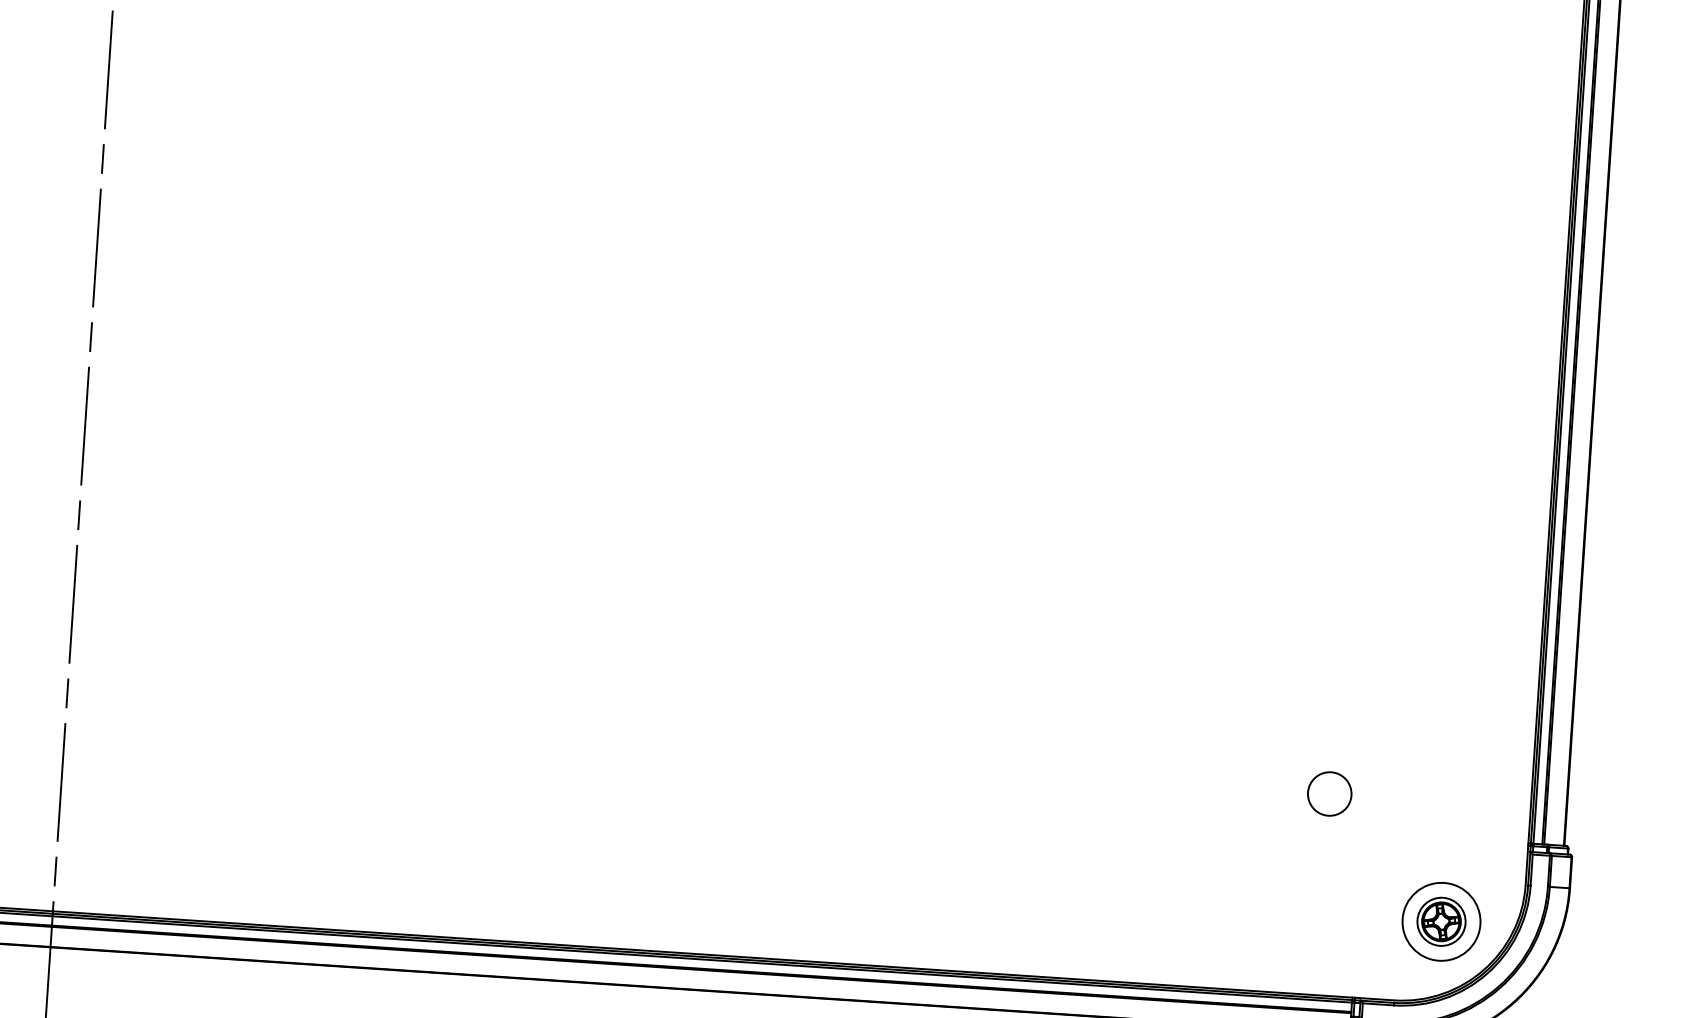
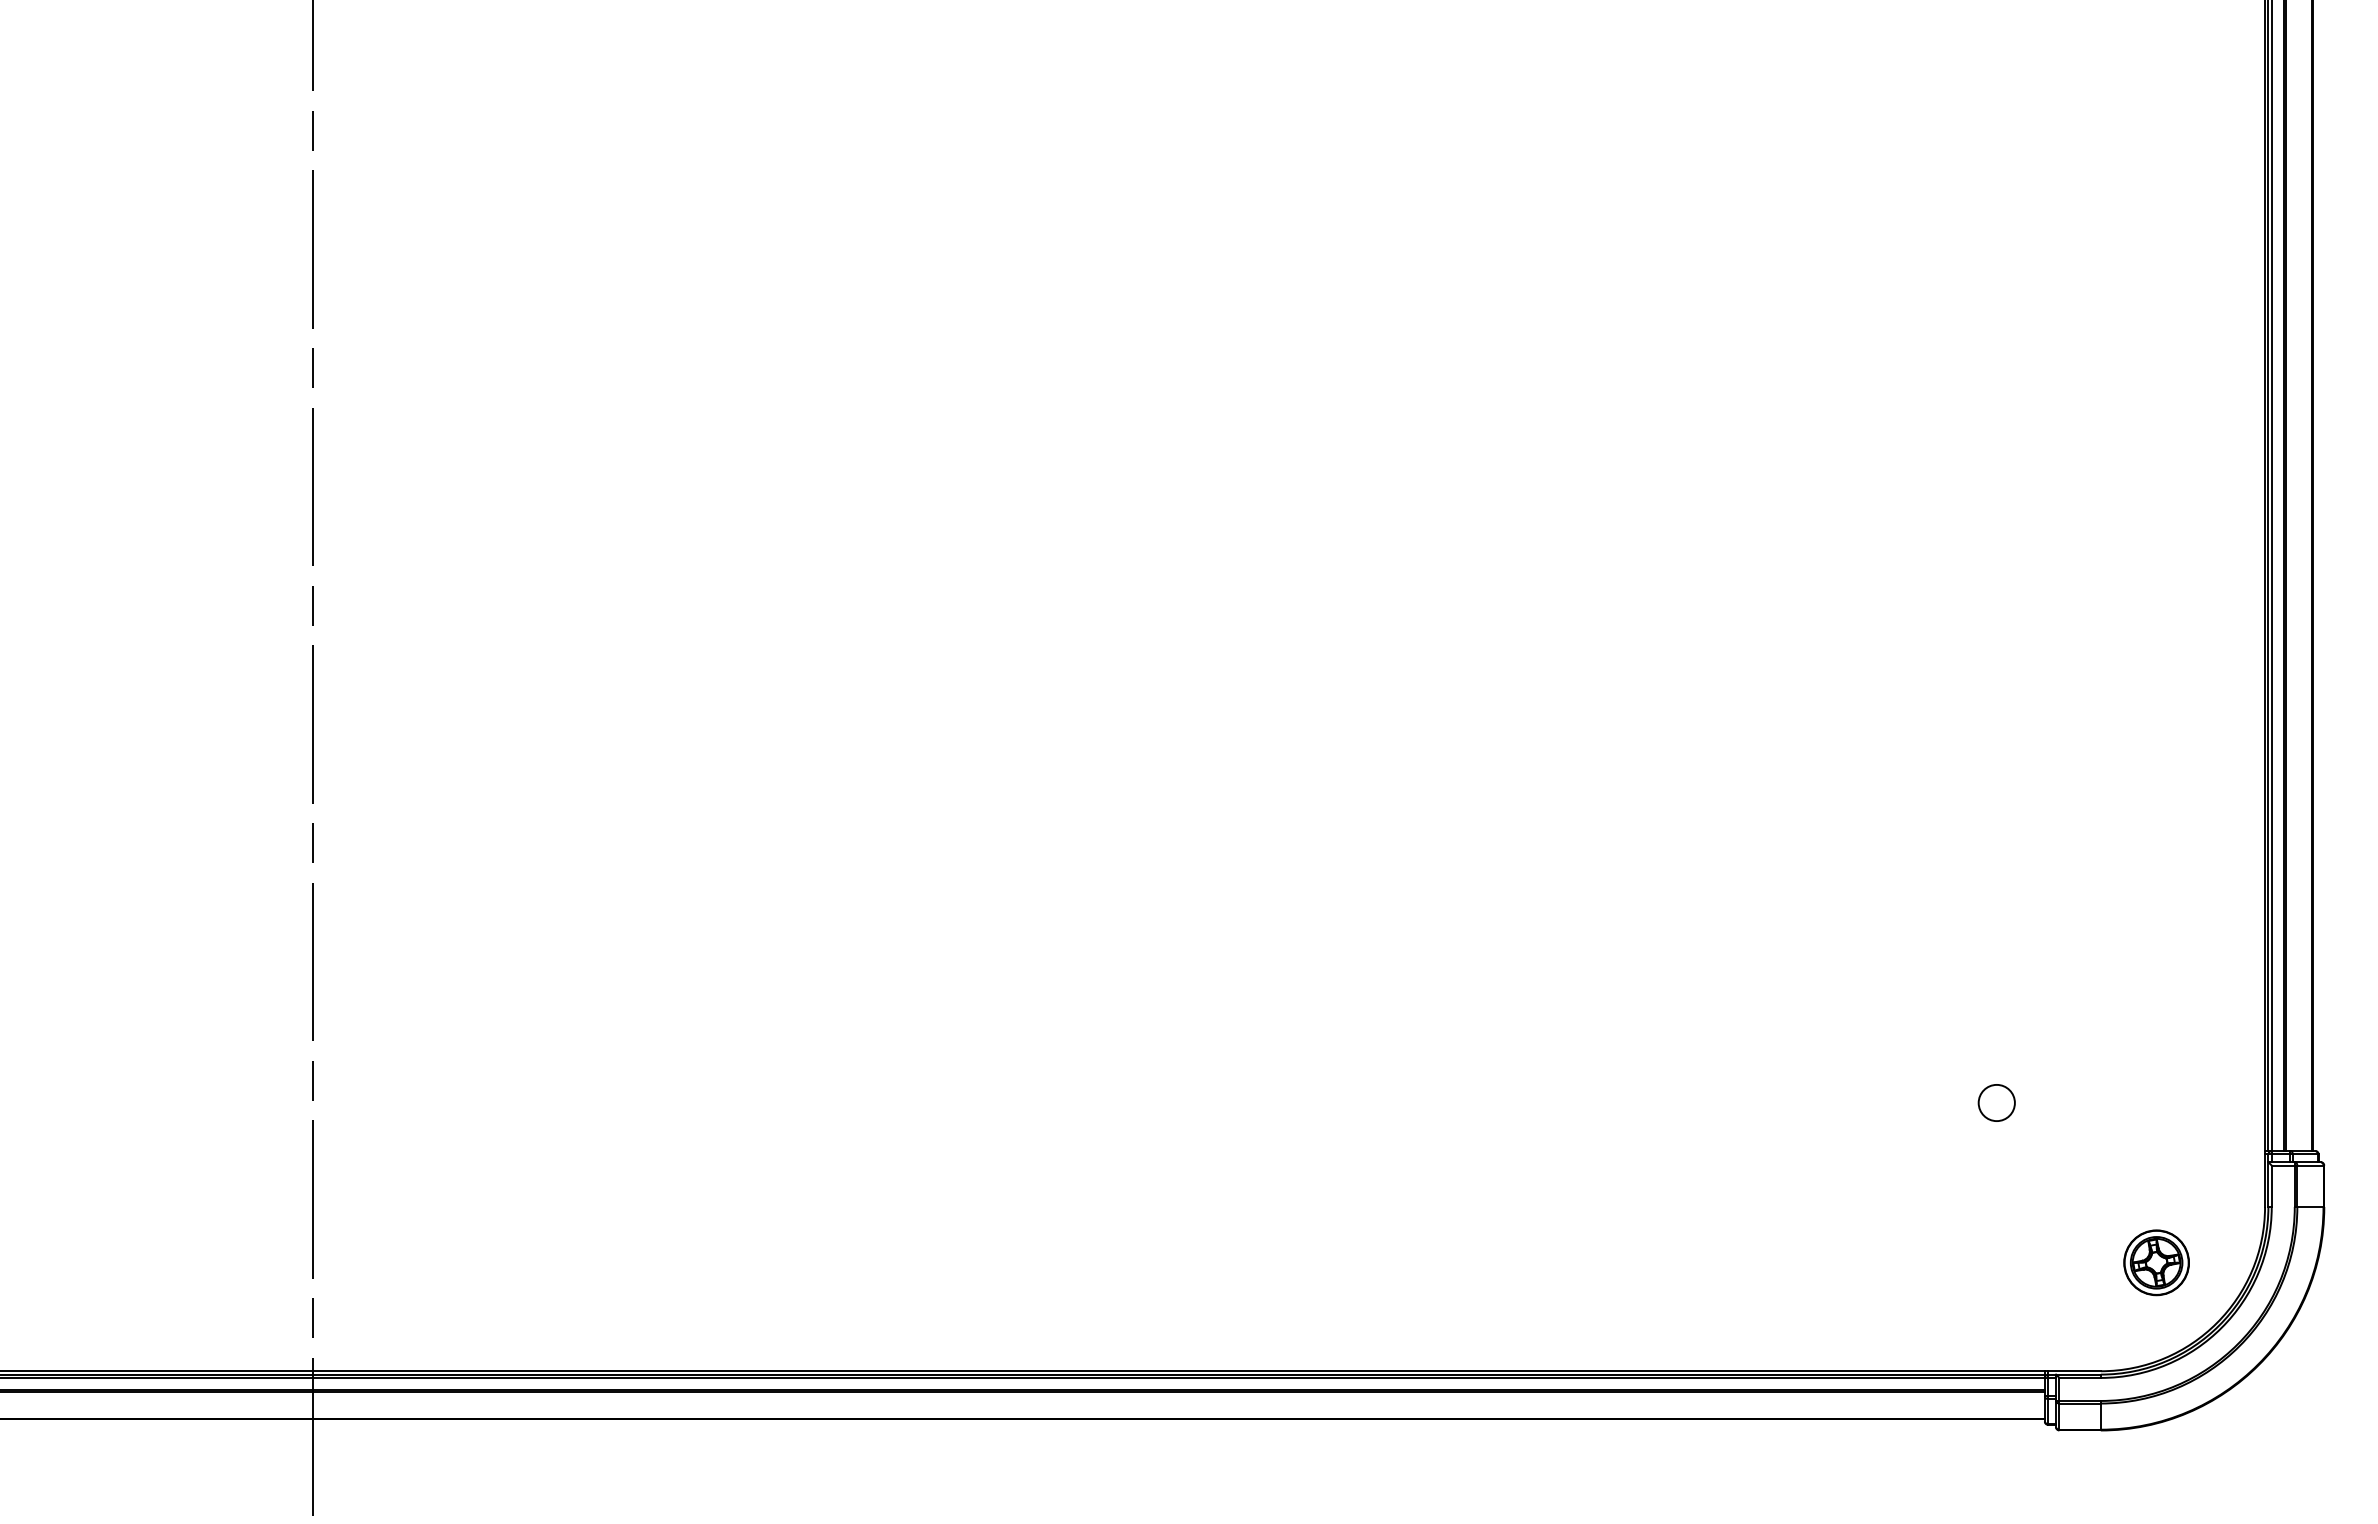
circle: (1329, 793) -> (1996, 1102), size x0.62
circle: (1441, 921) -> (2156, 1262), size x0.62

